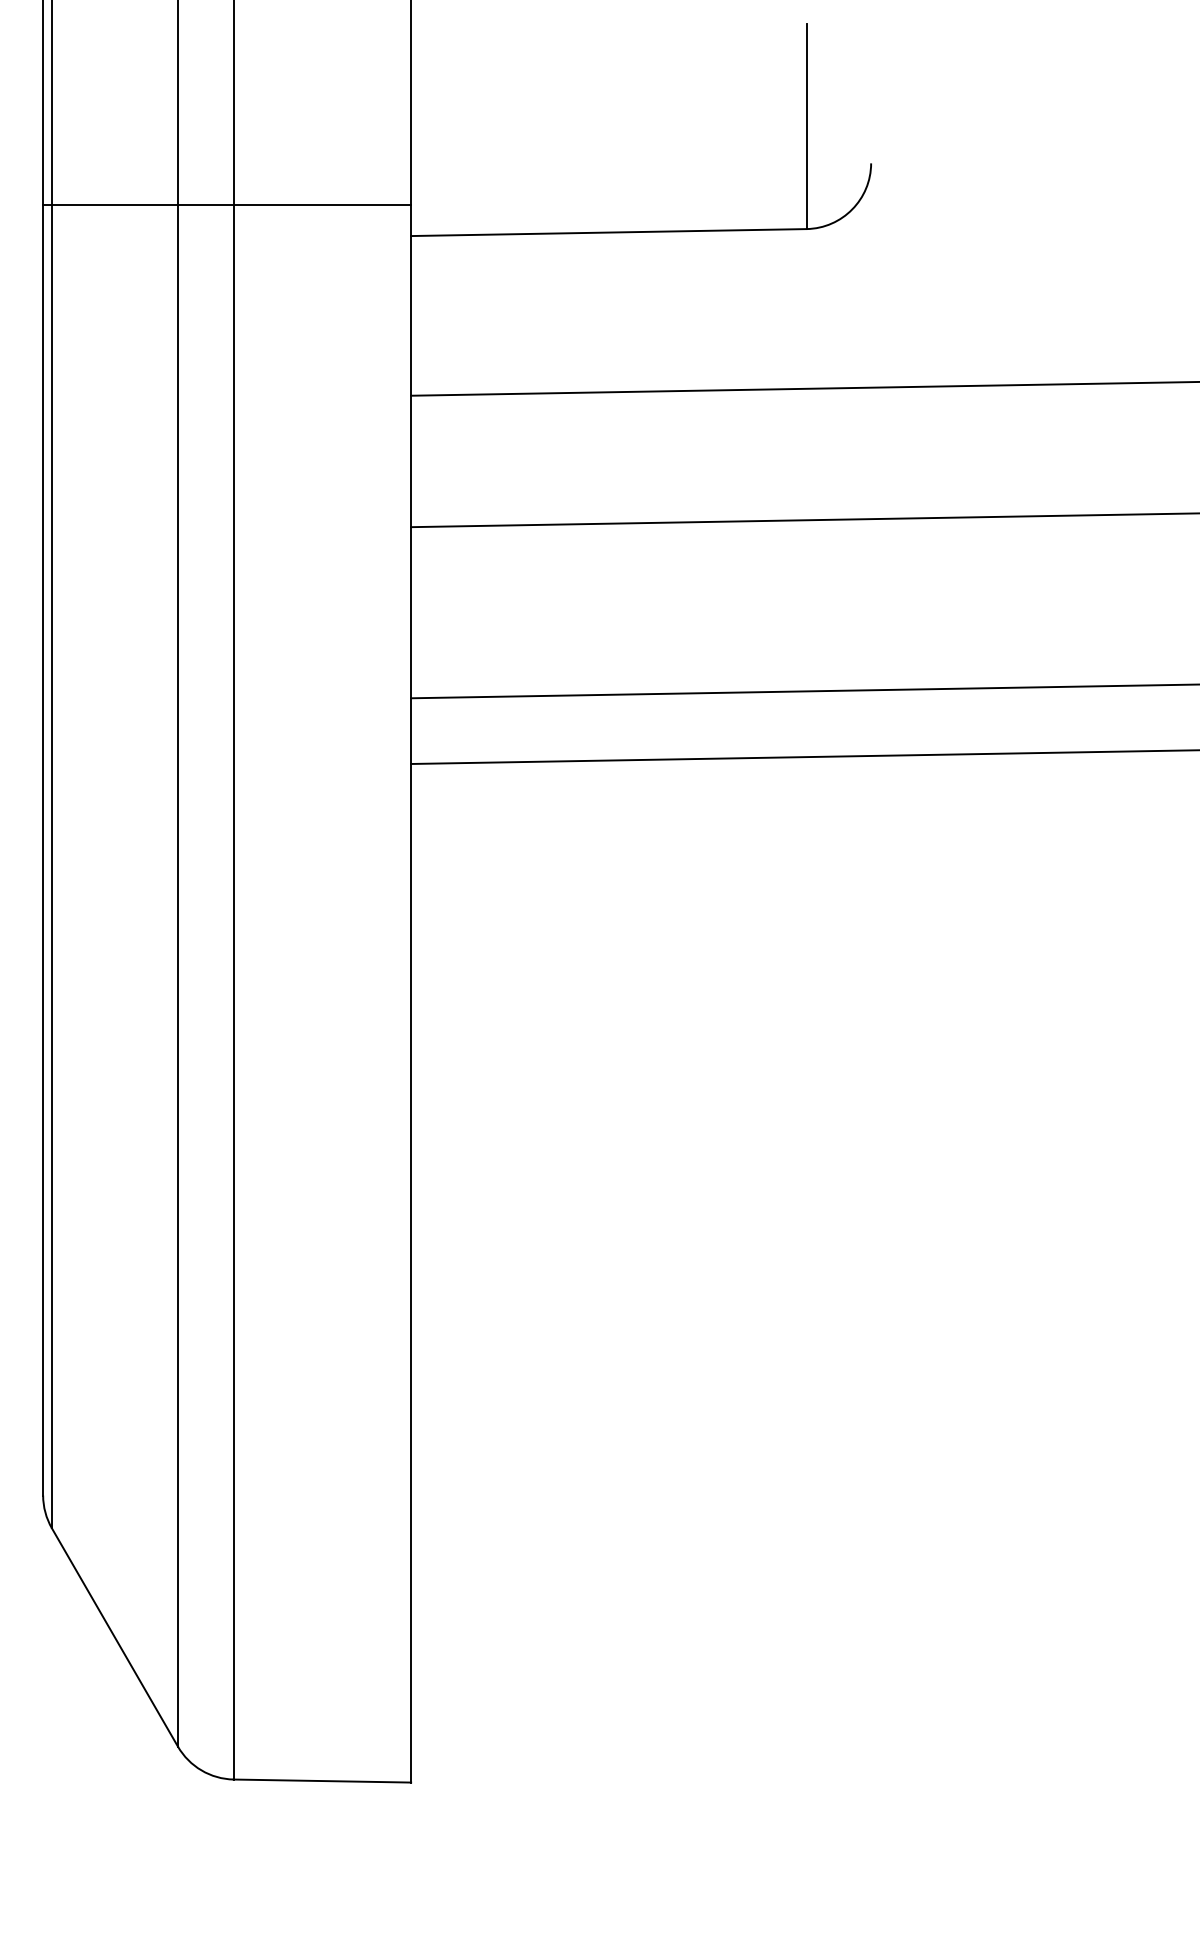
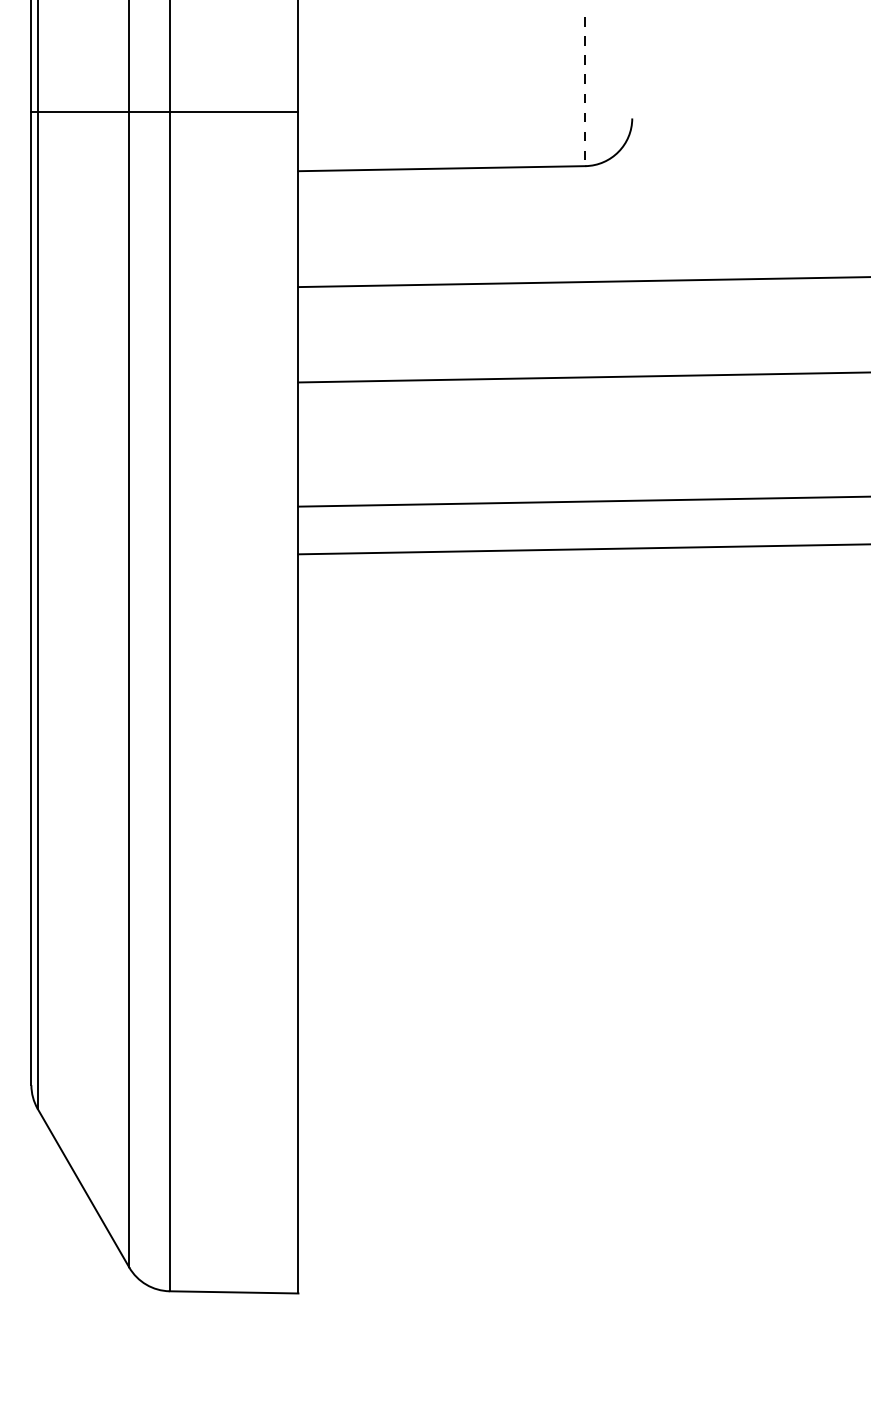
line: (806, 127) -> (585, 92), solid -> dashed
line: (226, 204) -> (164, 111), moved

